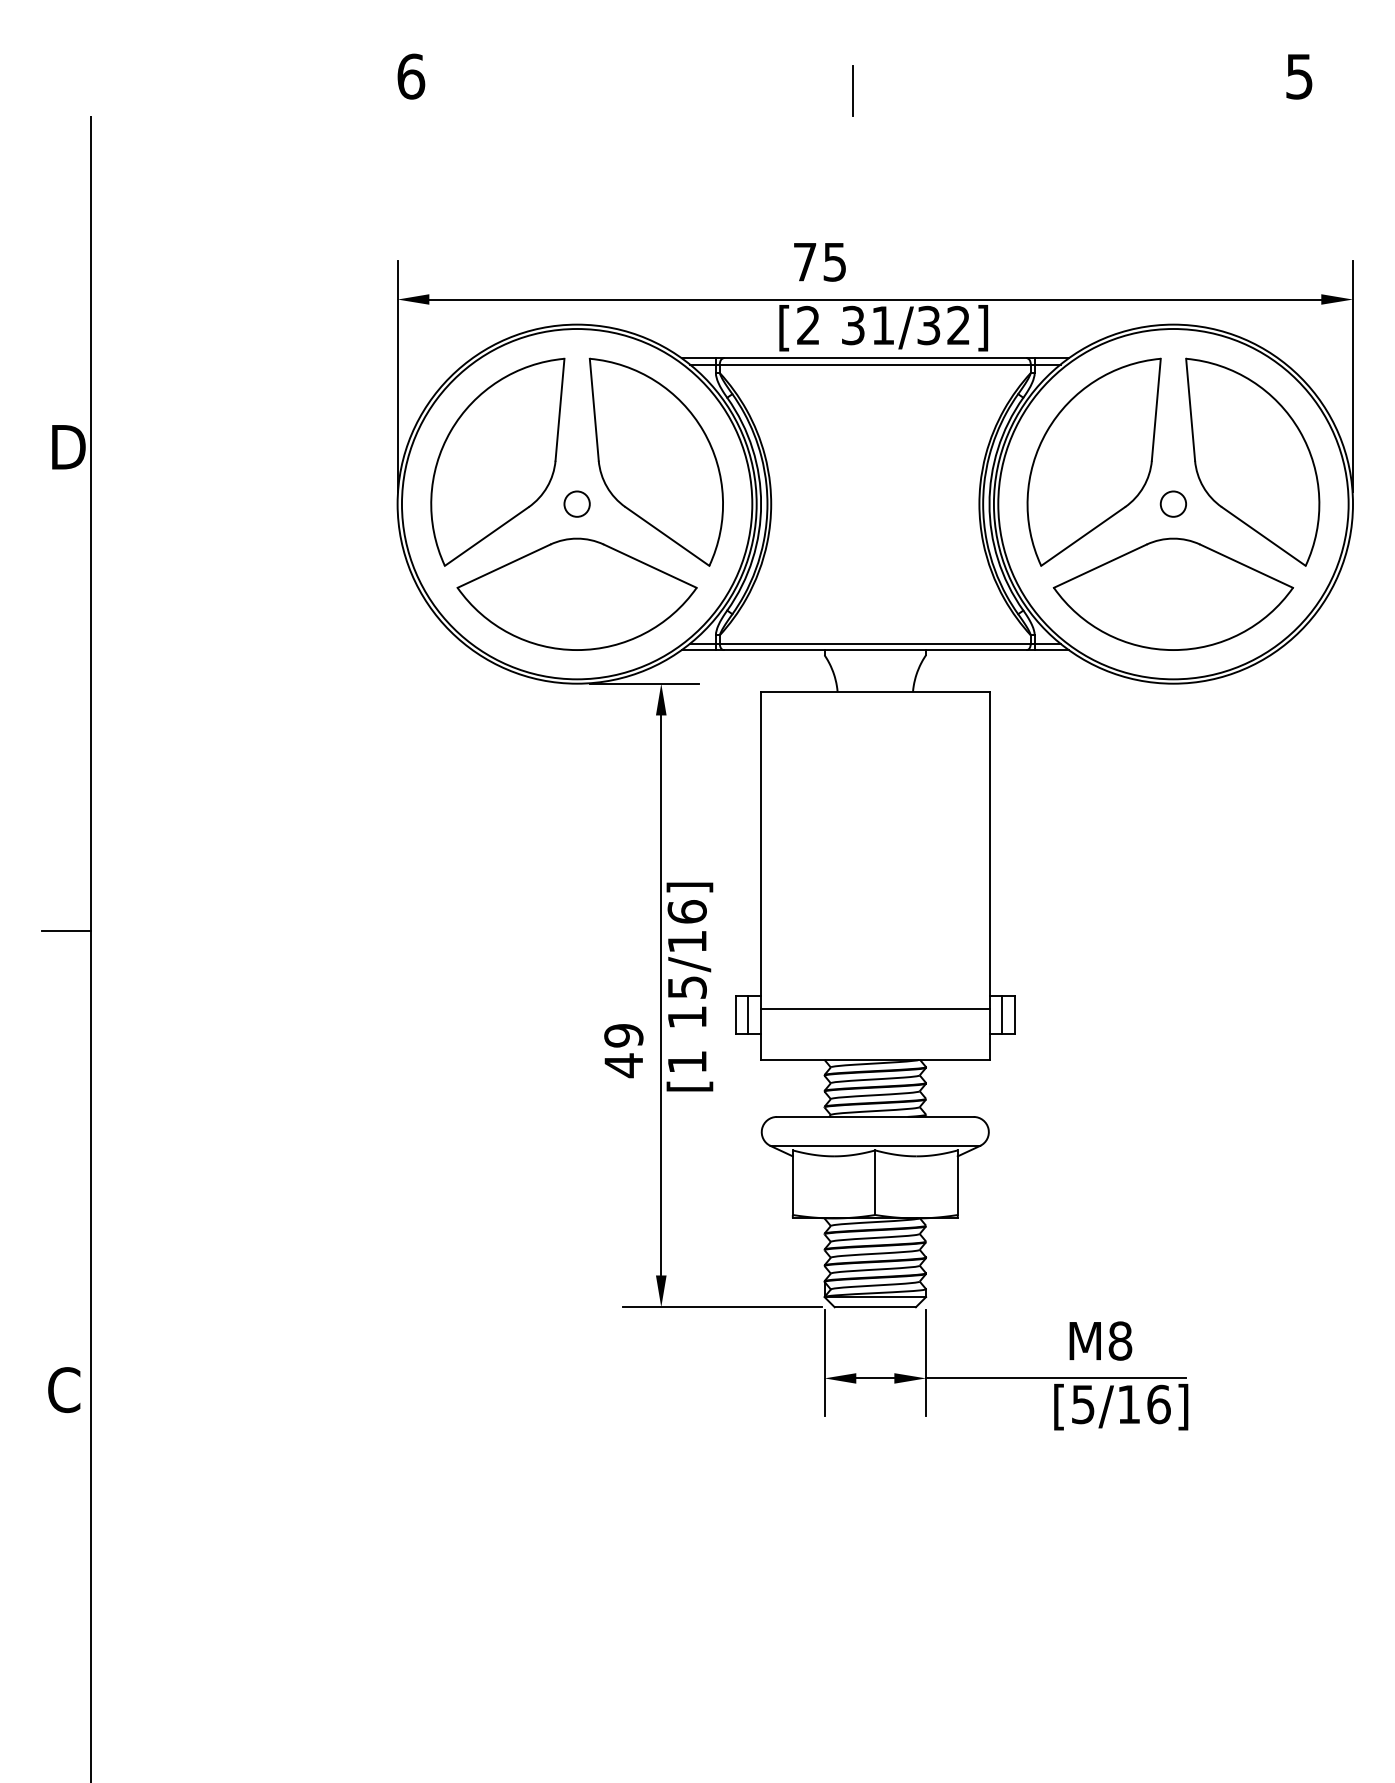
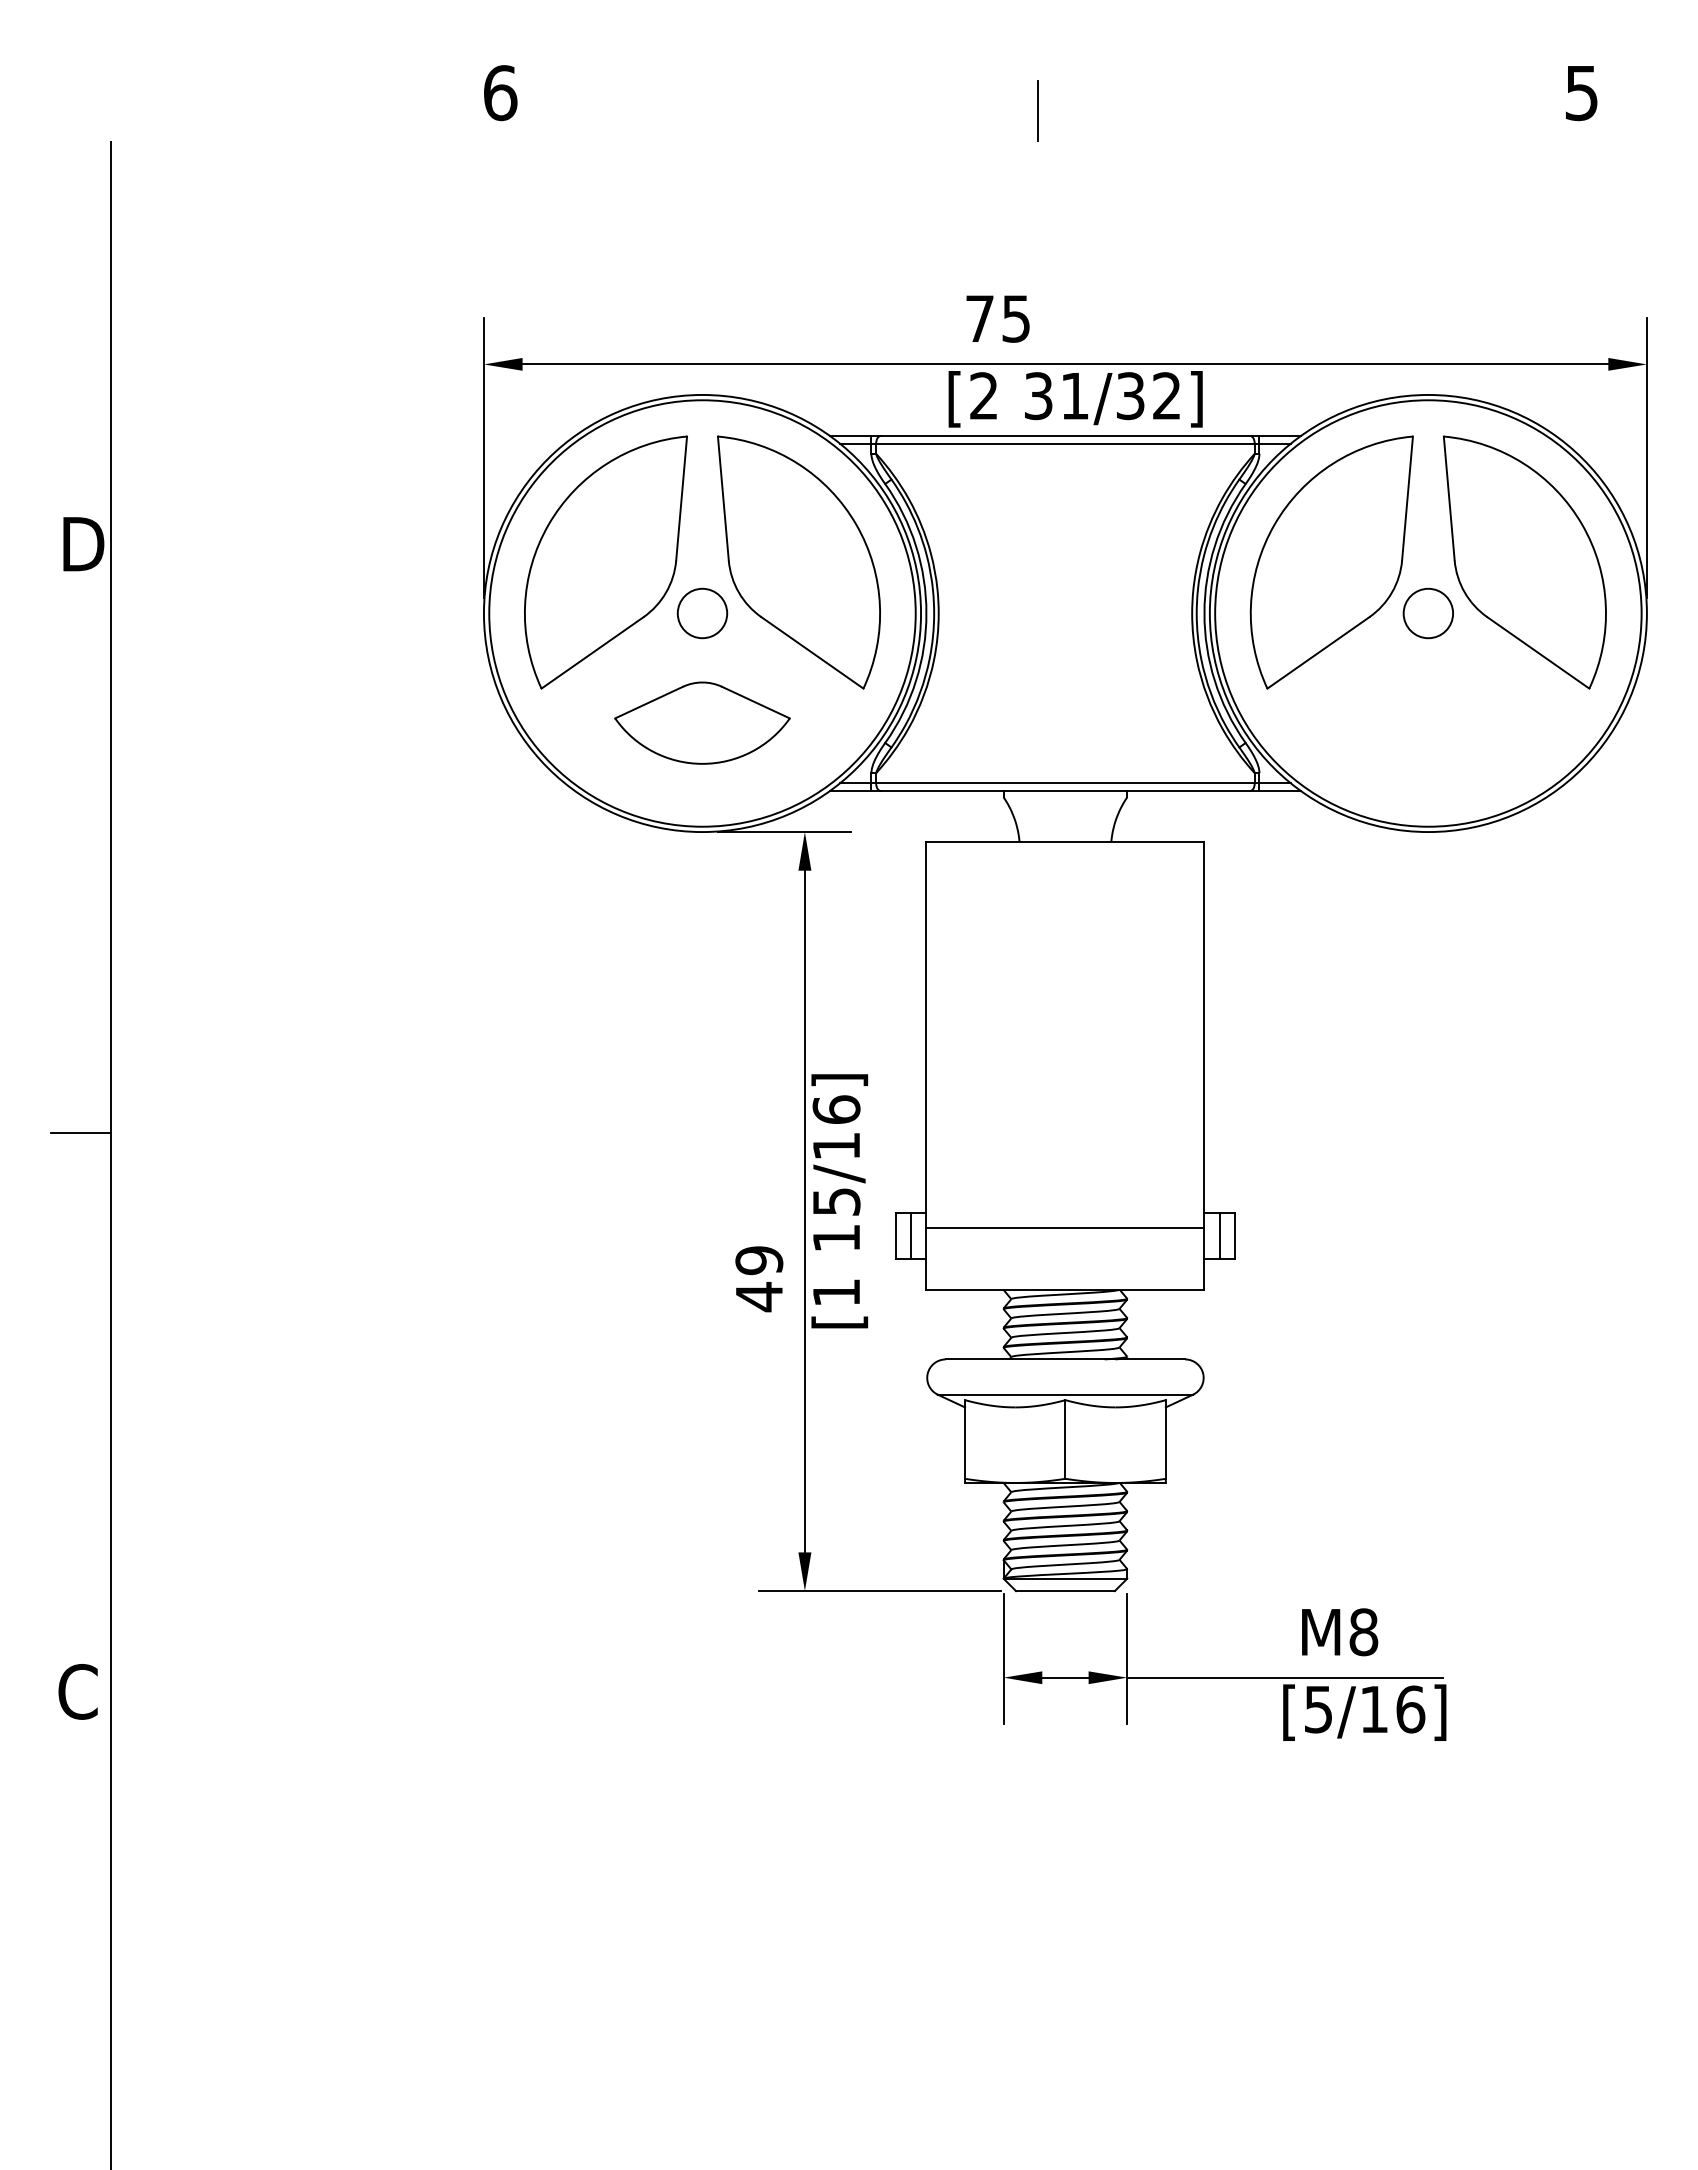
circle: (577, 504) -> (702, 613), size x1.6
circle: (1172, 504) -> (1427, 613), size x1.6
part: (577, 593) -> (702, 722), size x0.6
part: (1172, 593) -> (1427, 722), removed

